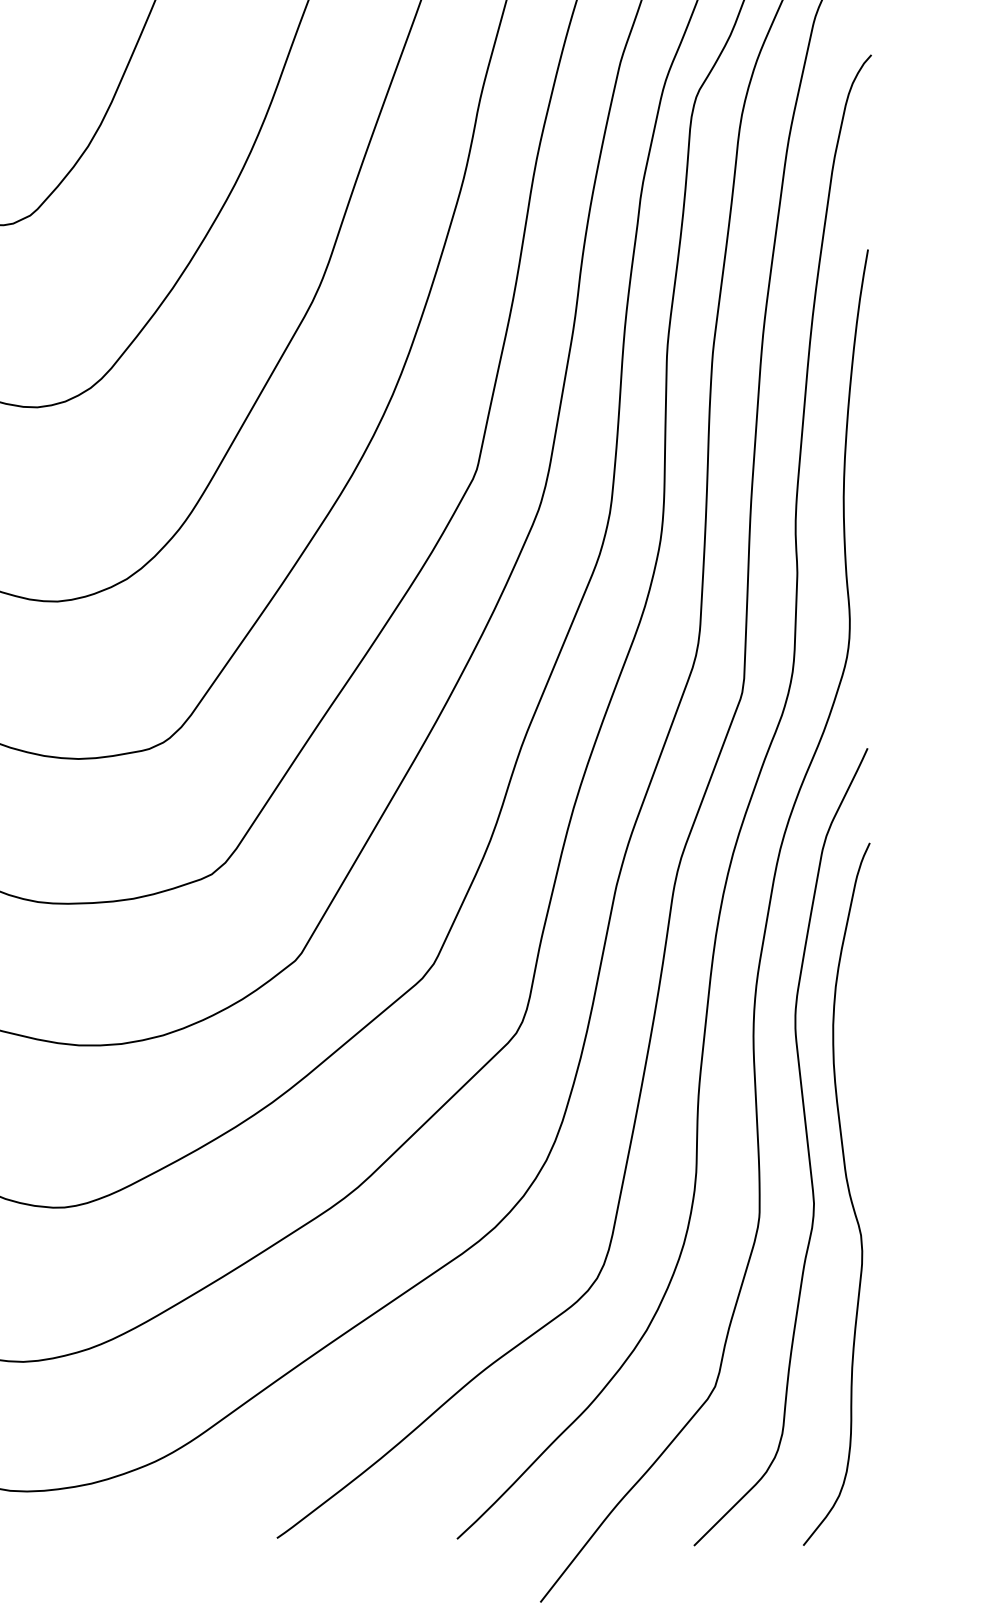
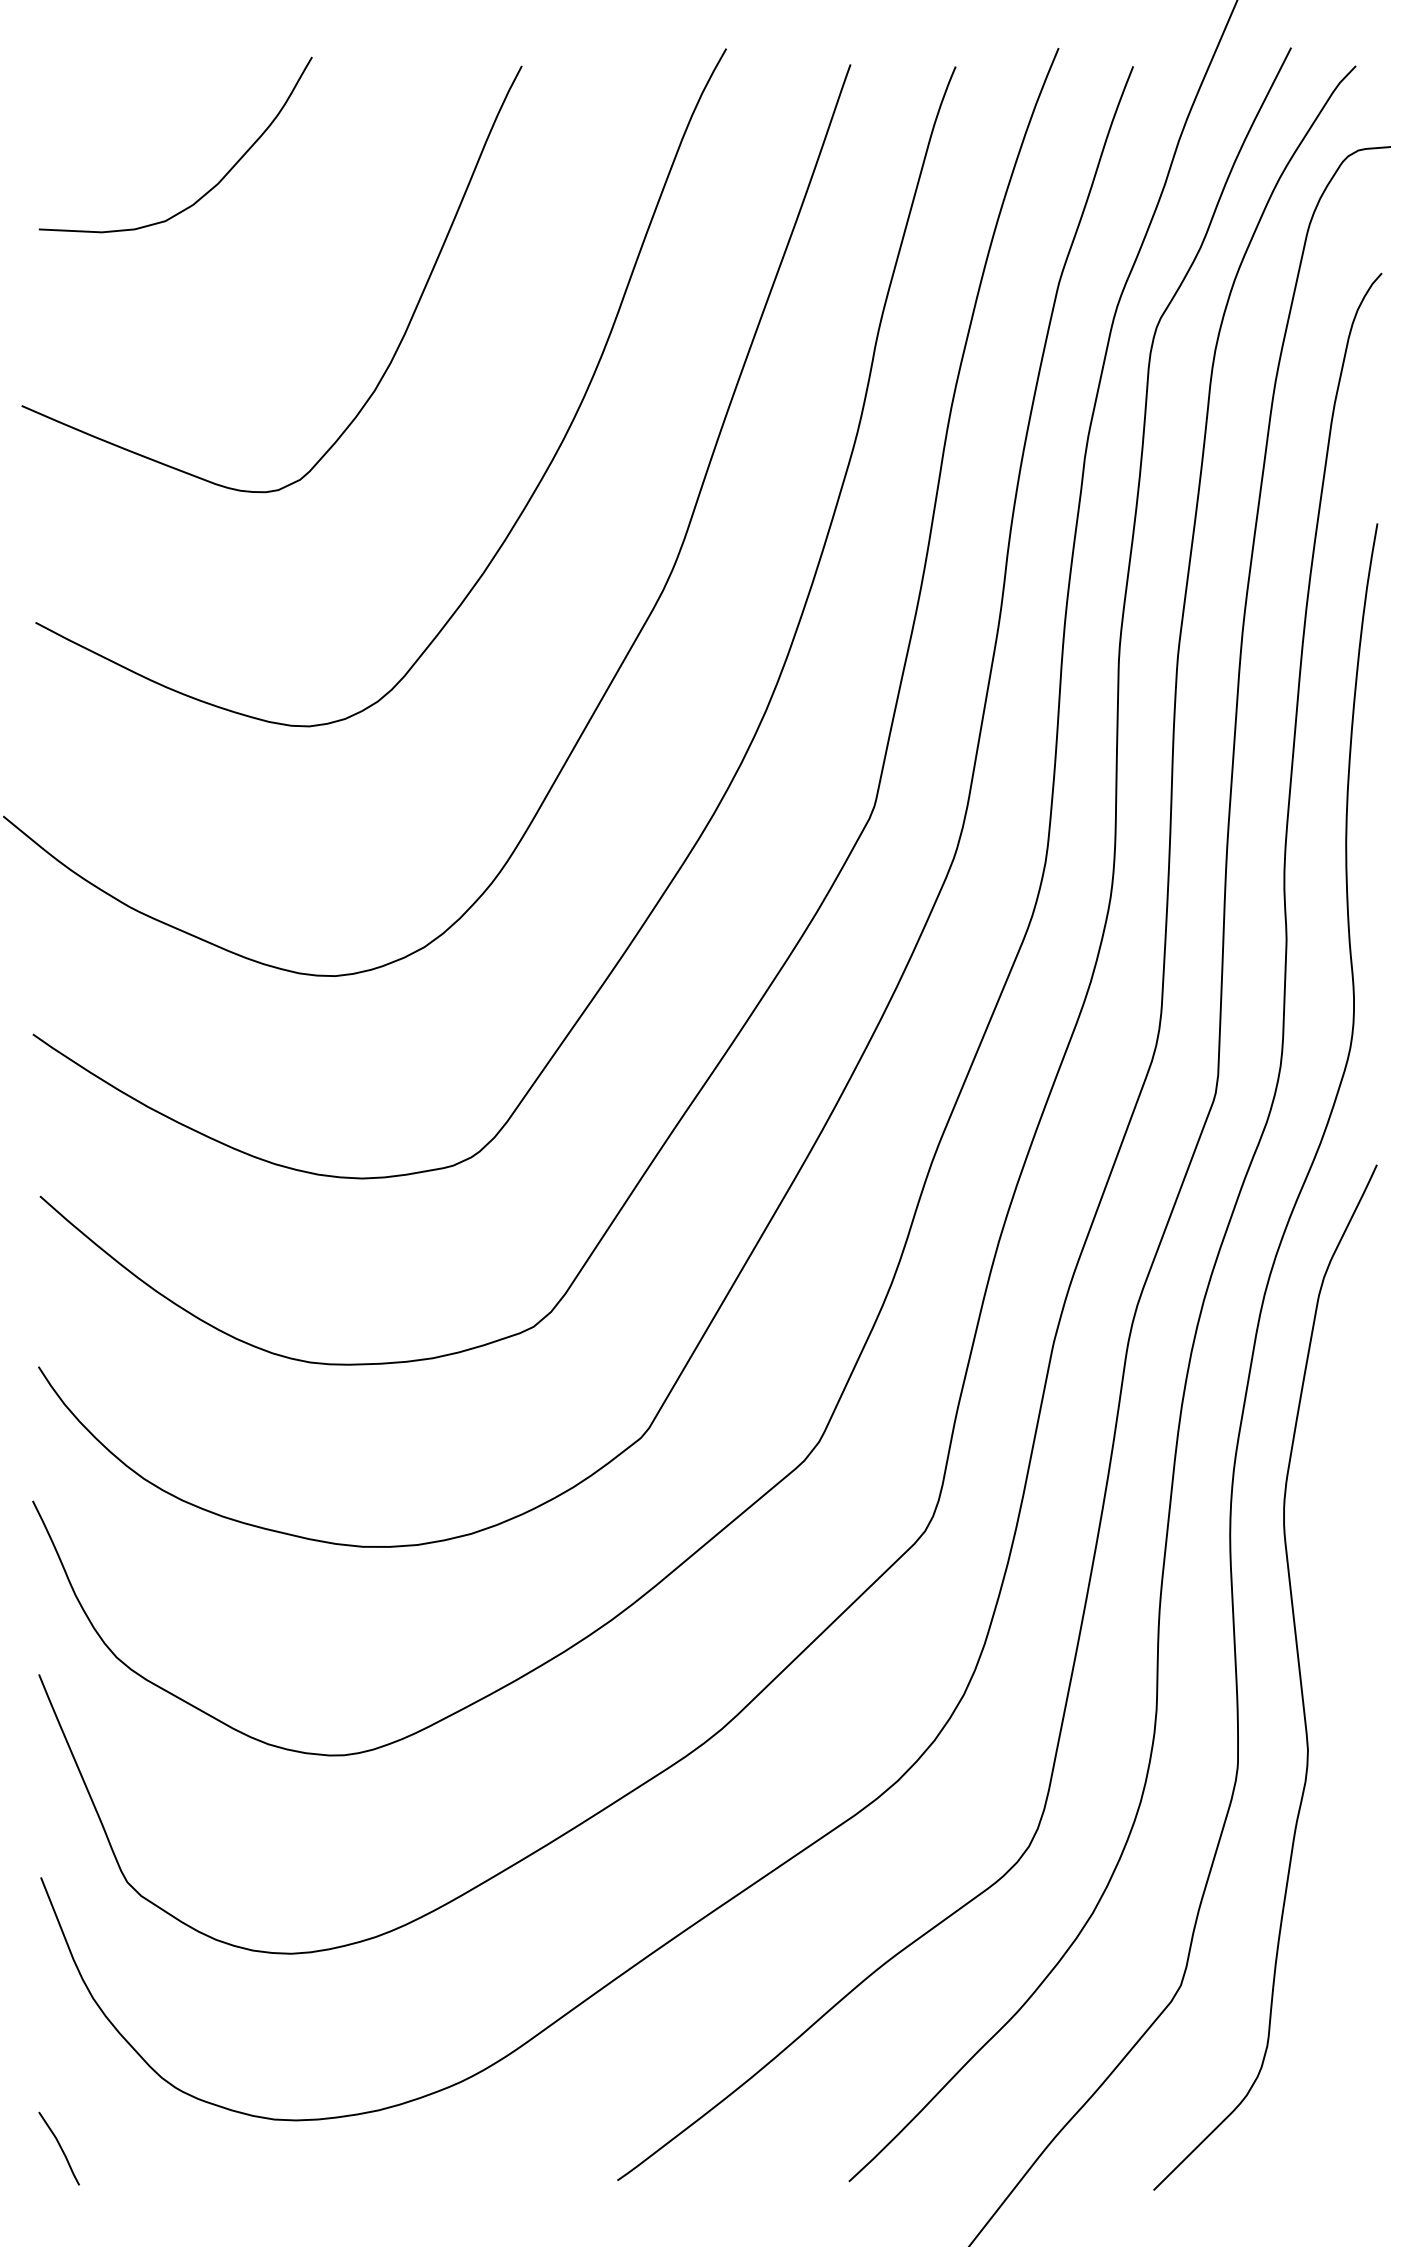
curve: (848, 1193) -> (1352, 1737), removed

